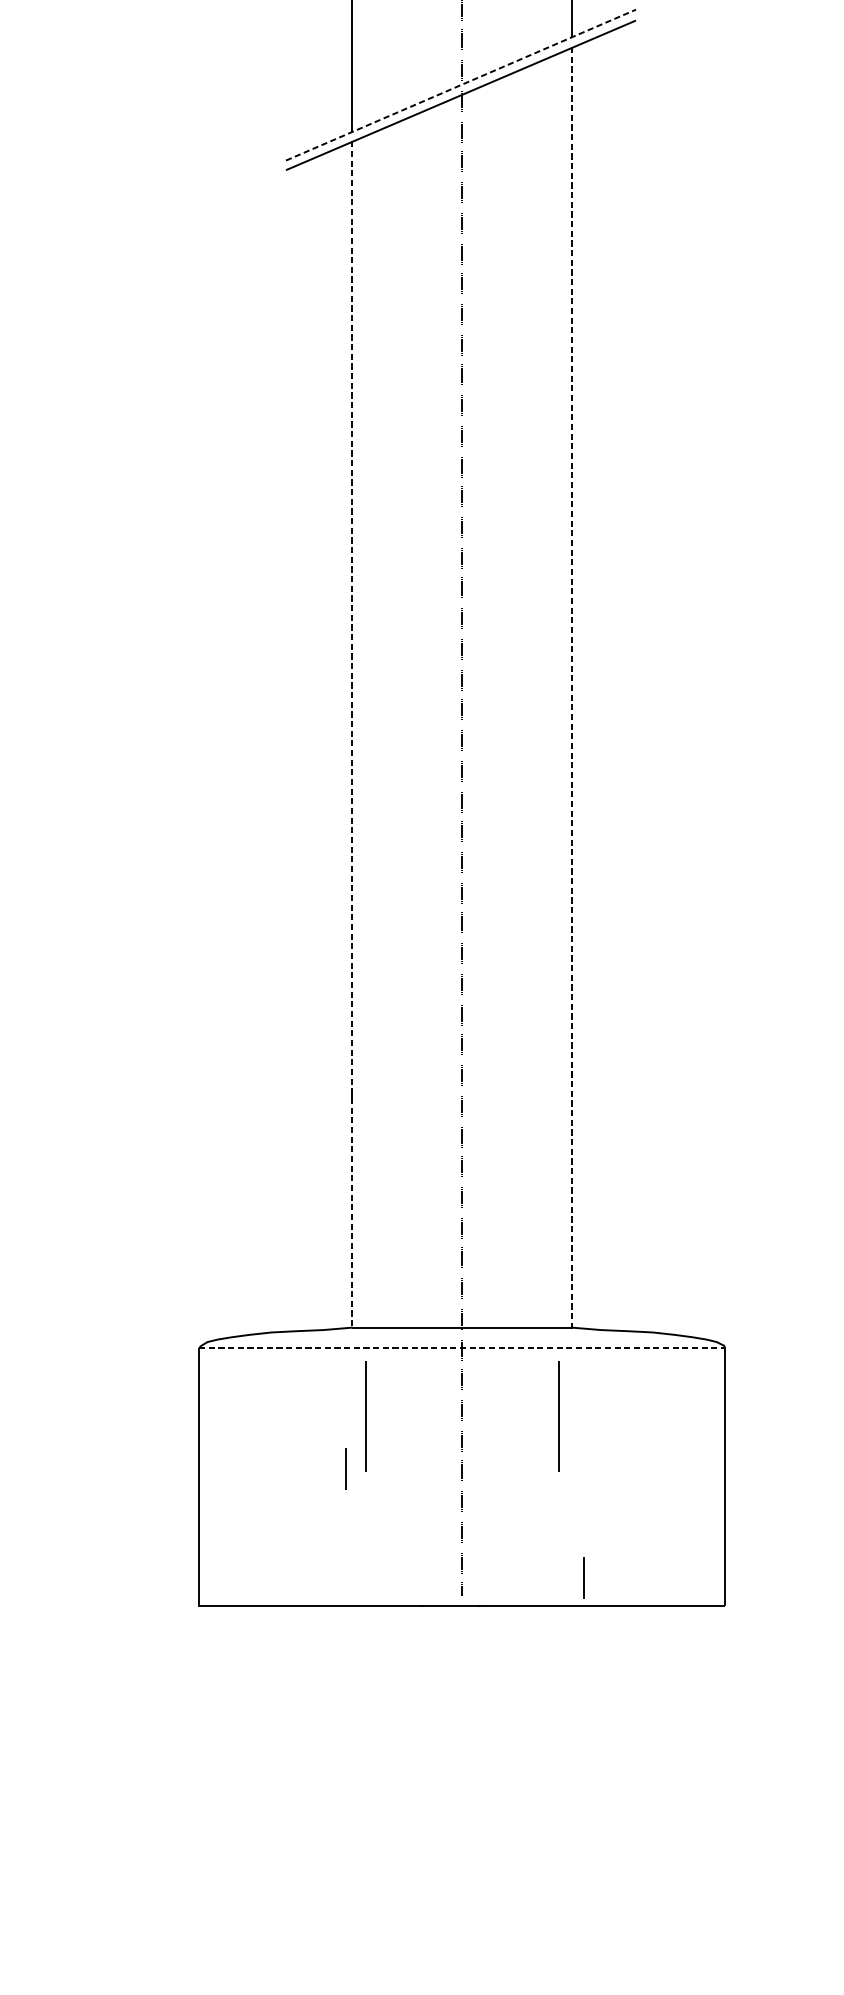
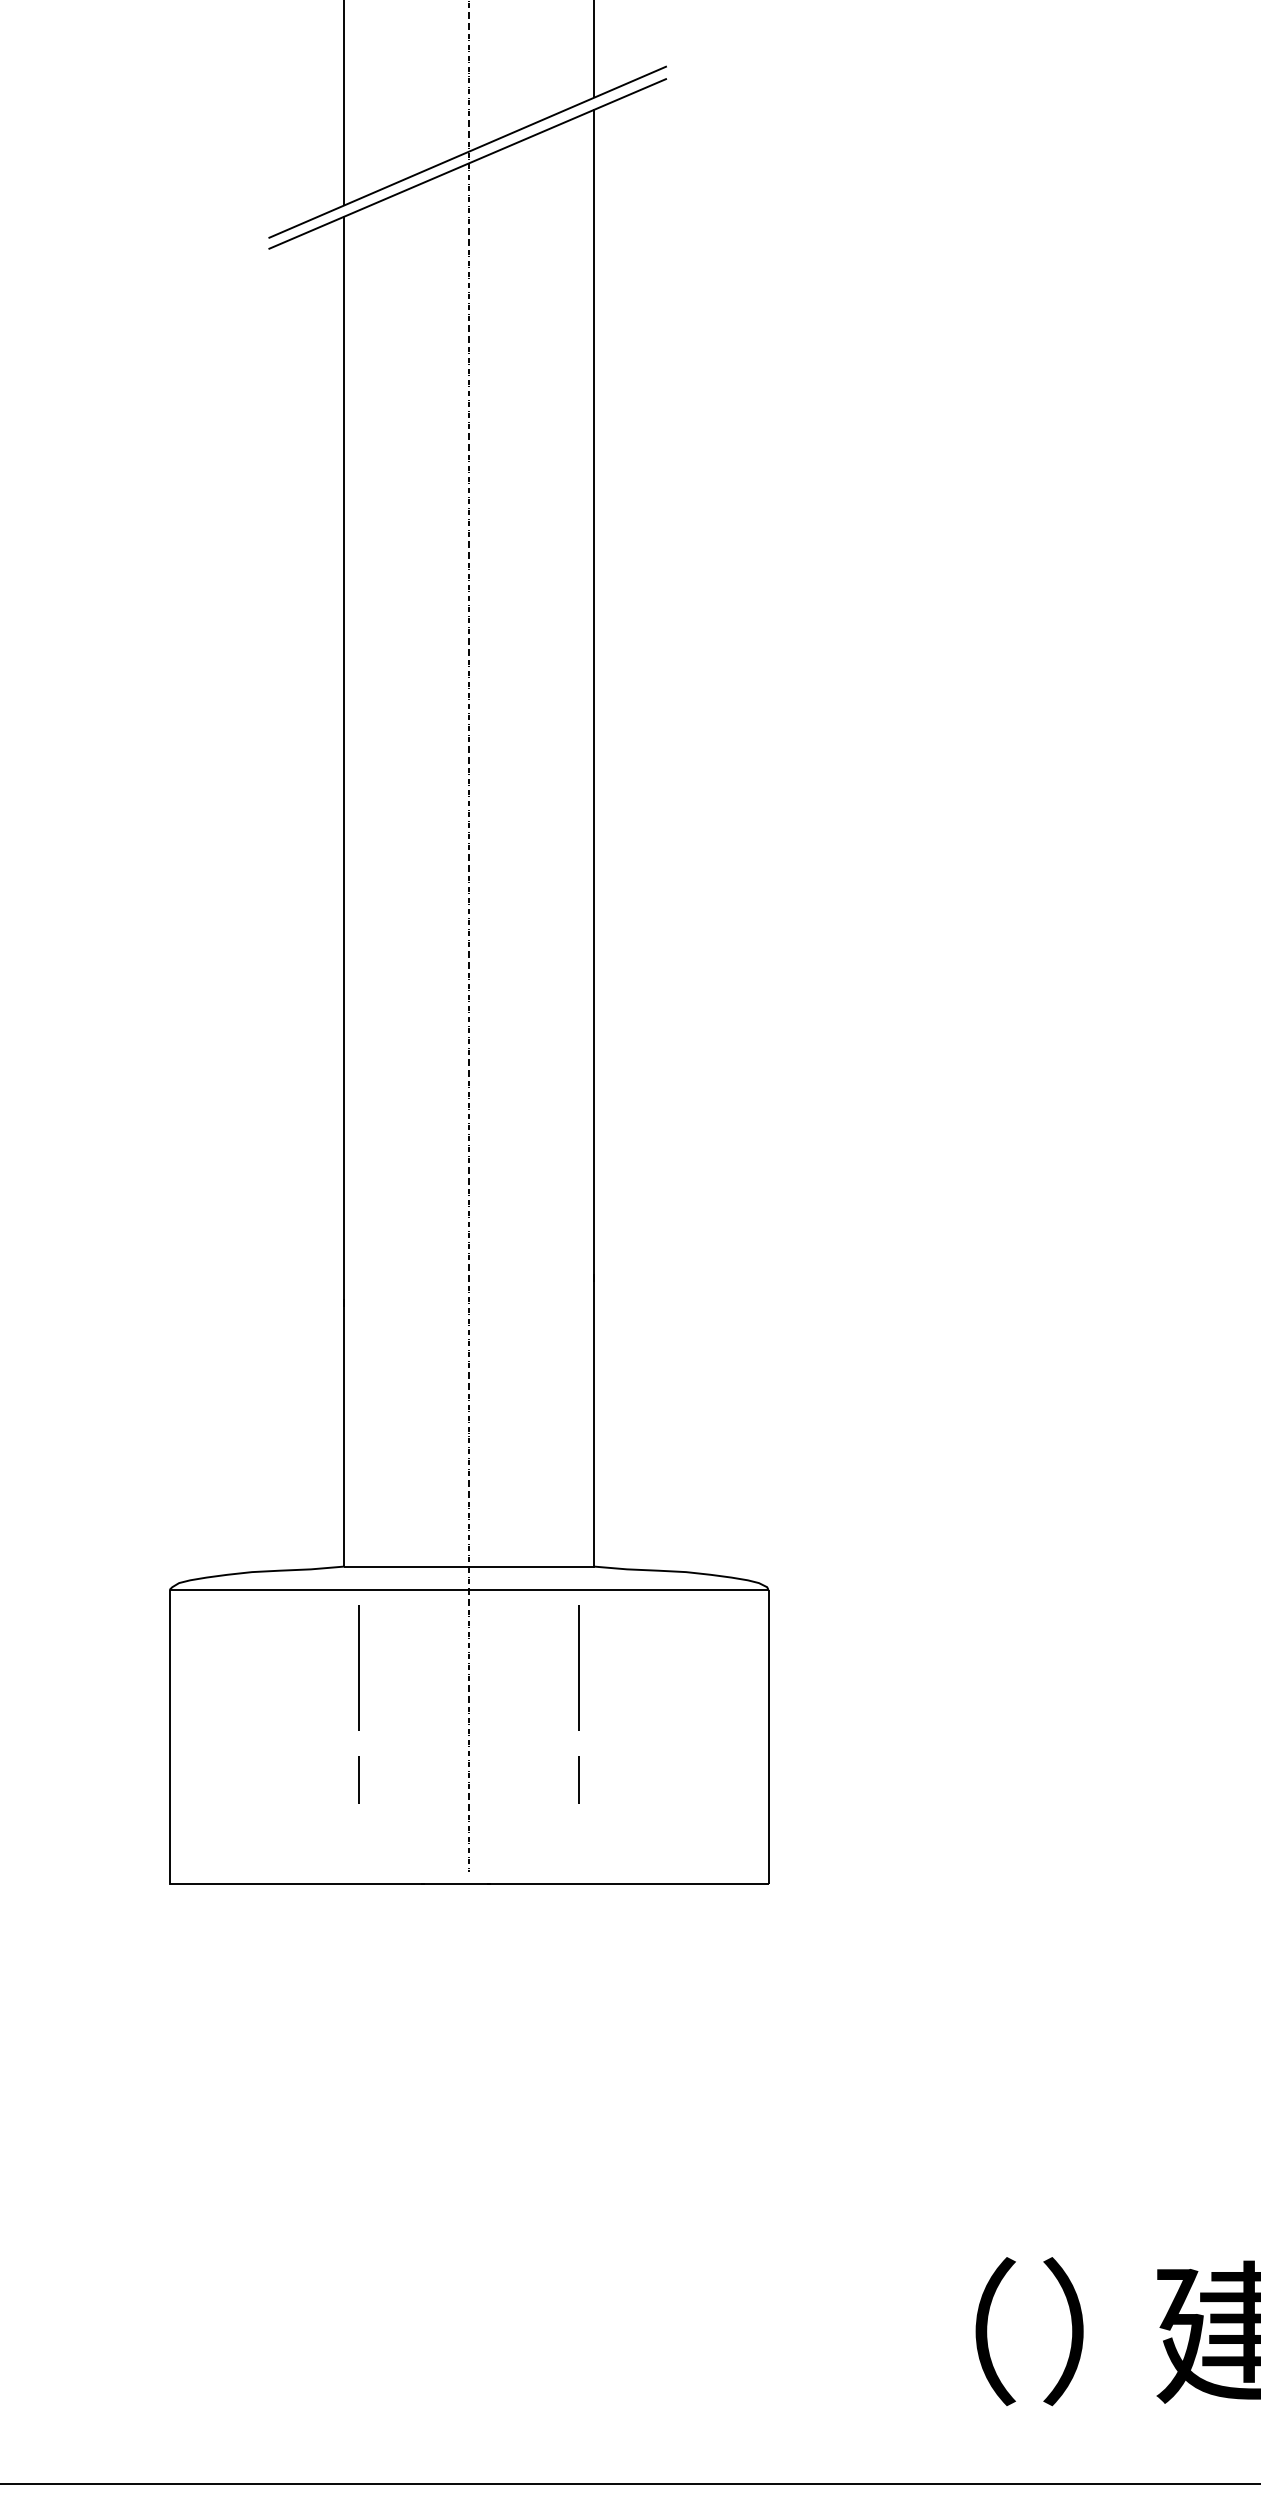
line: (460, 85) -> (467, 152), dashed -> solid
line: (572, 687) -> (594, 838), dashed -> solid
line: (352, 734) -> (344, 891), dashed -> solid
line: (462, 1347) -> (469, 1589), dashed -> solid
line: (345, 1468) -> (358, 1779), moved
line: (583, 1577) -> (578, 1779), moved

